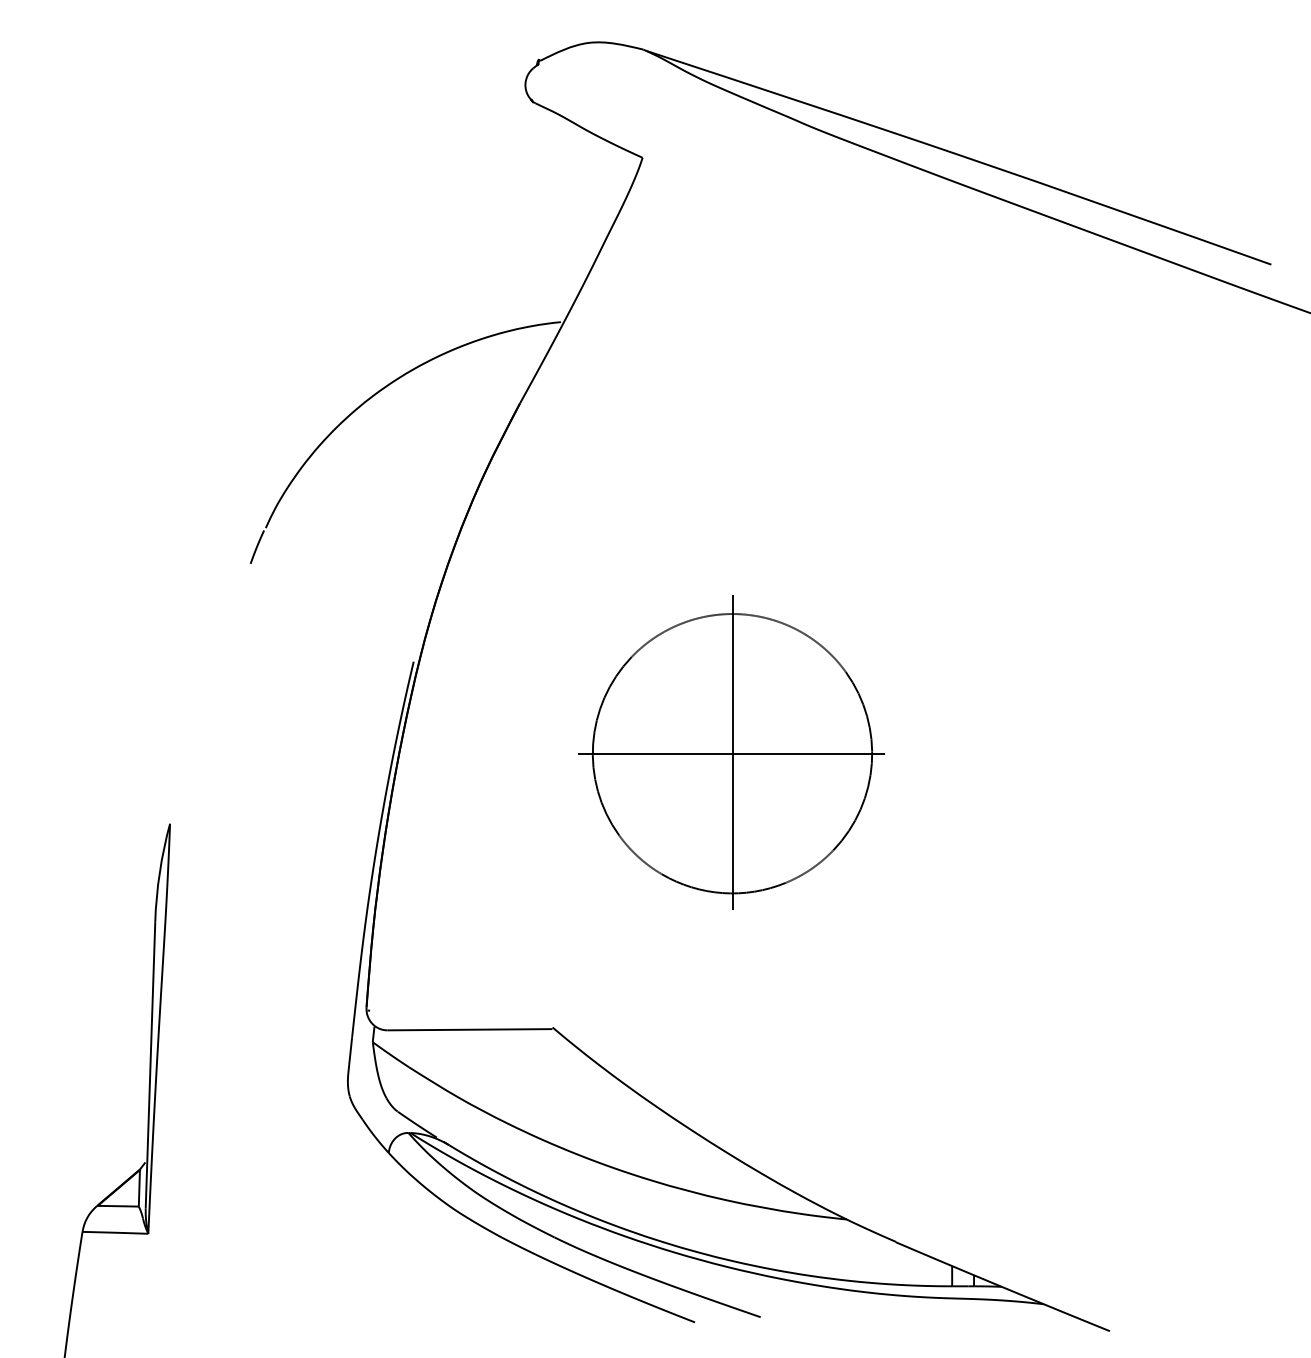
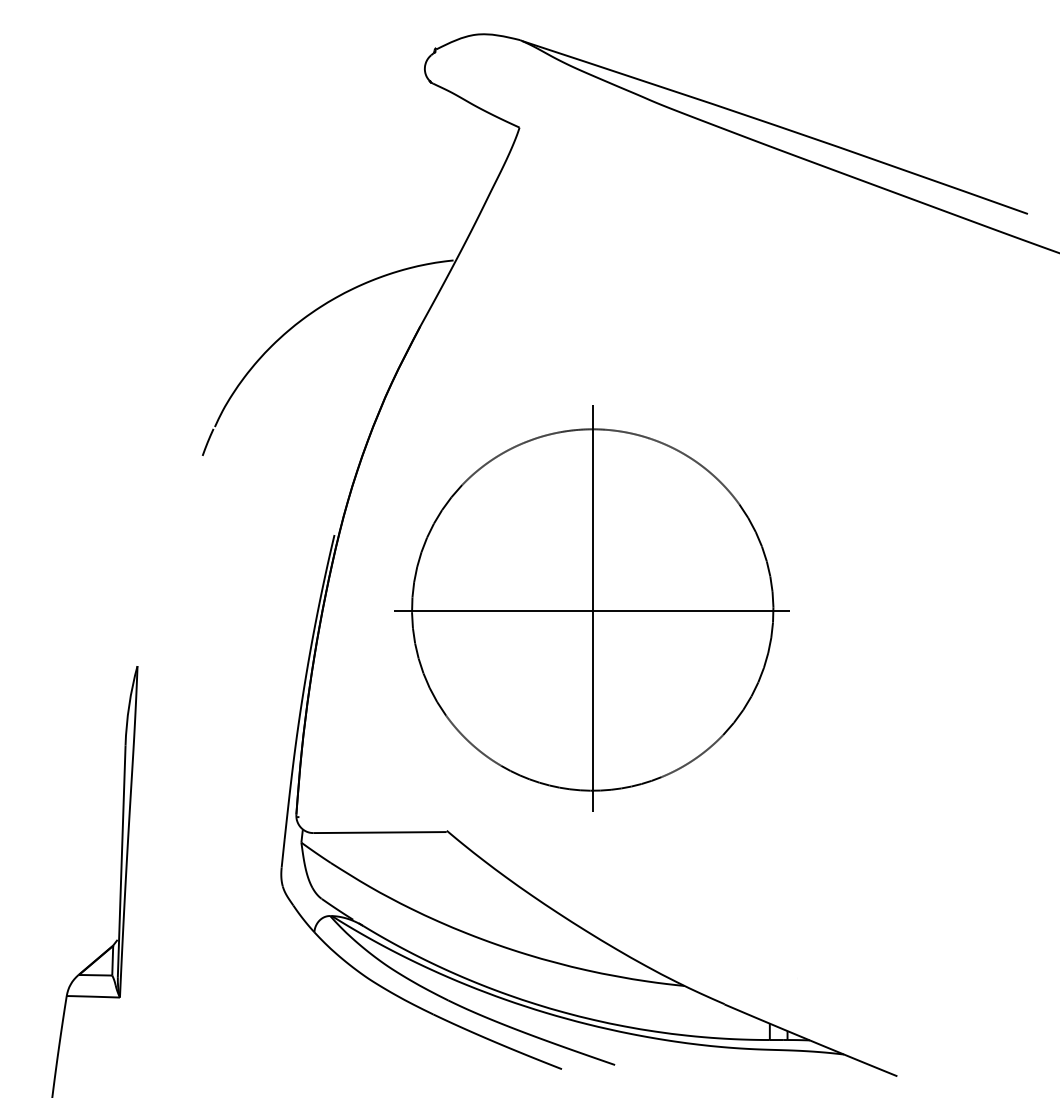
part: (731, 752) -> (591, 608), size x1.6

